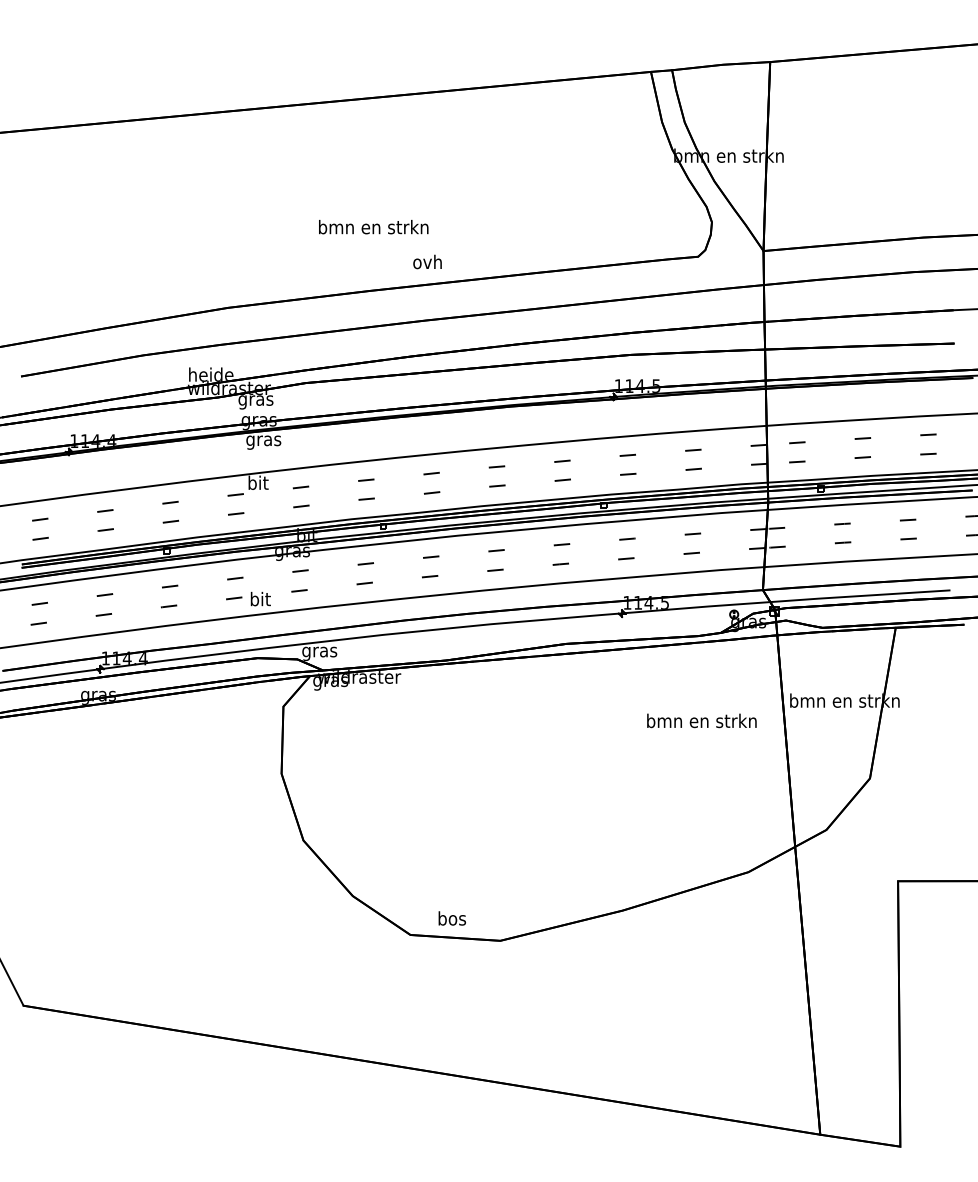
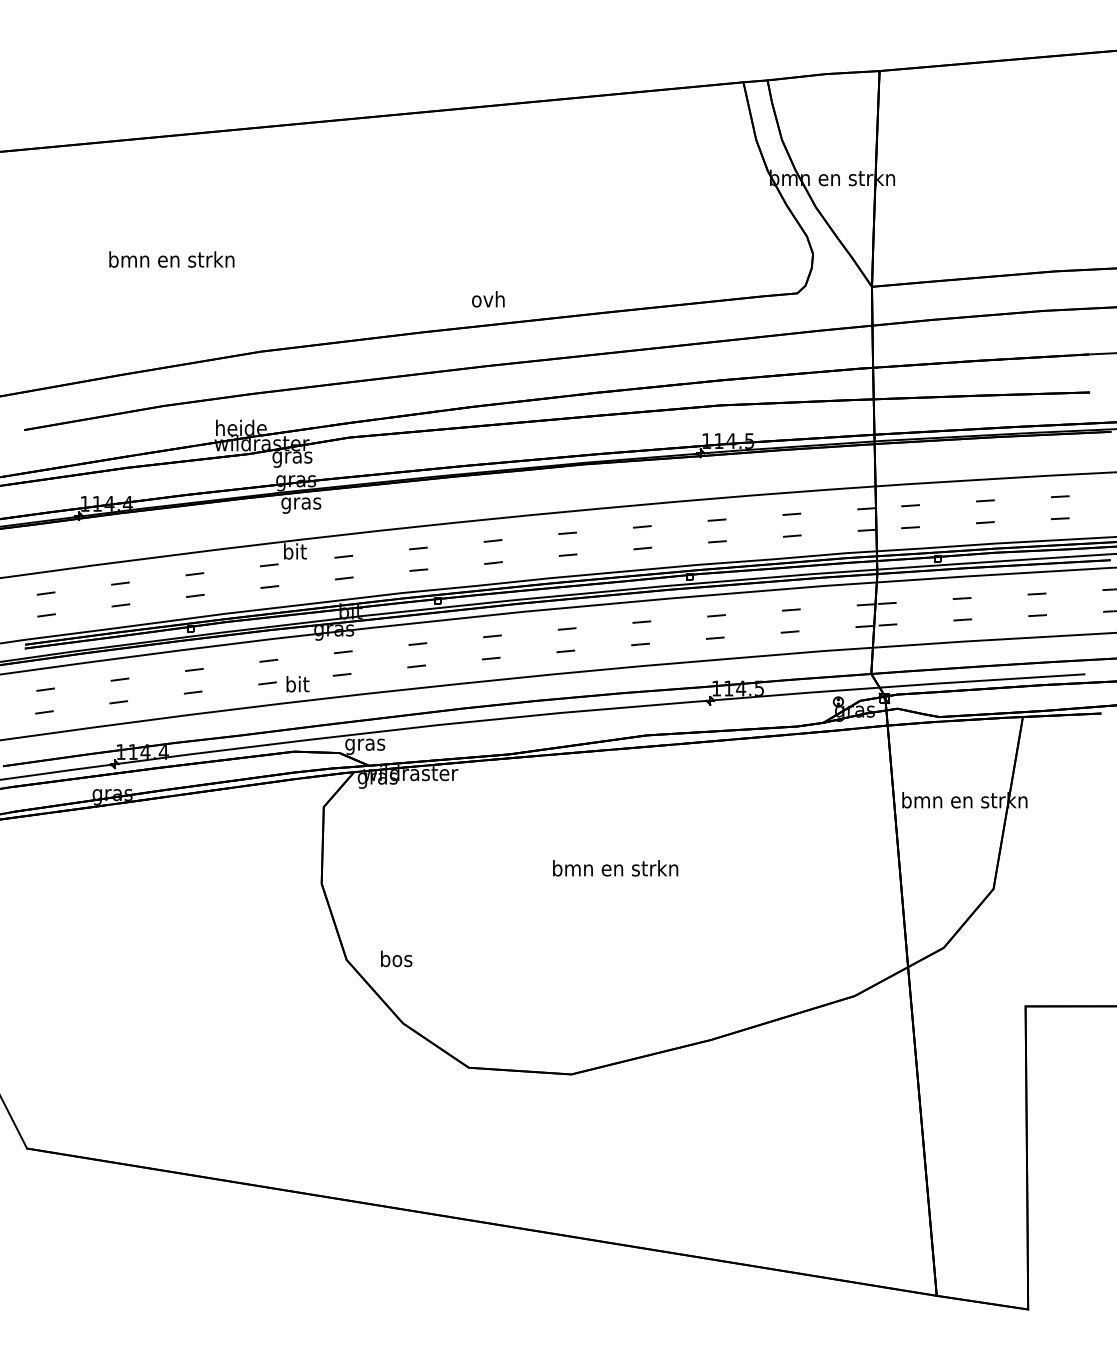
text: (373, 227) -> (171, 259), moved
text: (701, 721) -> (615, 868), moved
text: (452, 918) -> (396, 958), moved

